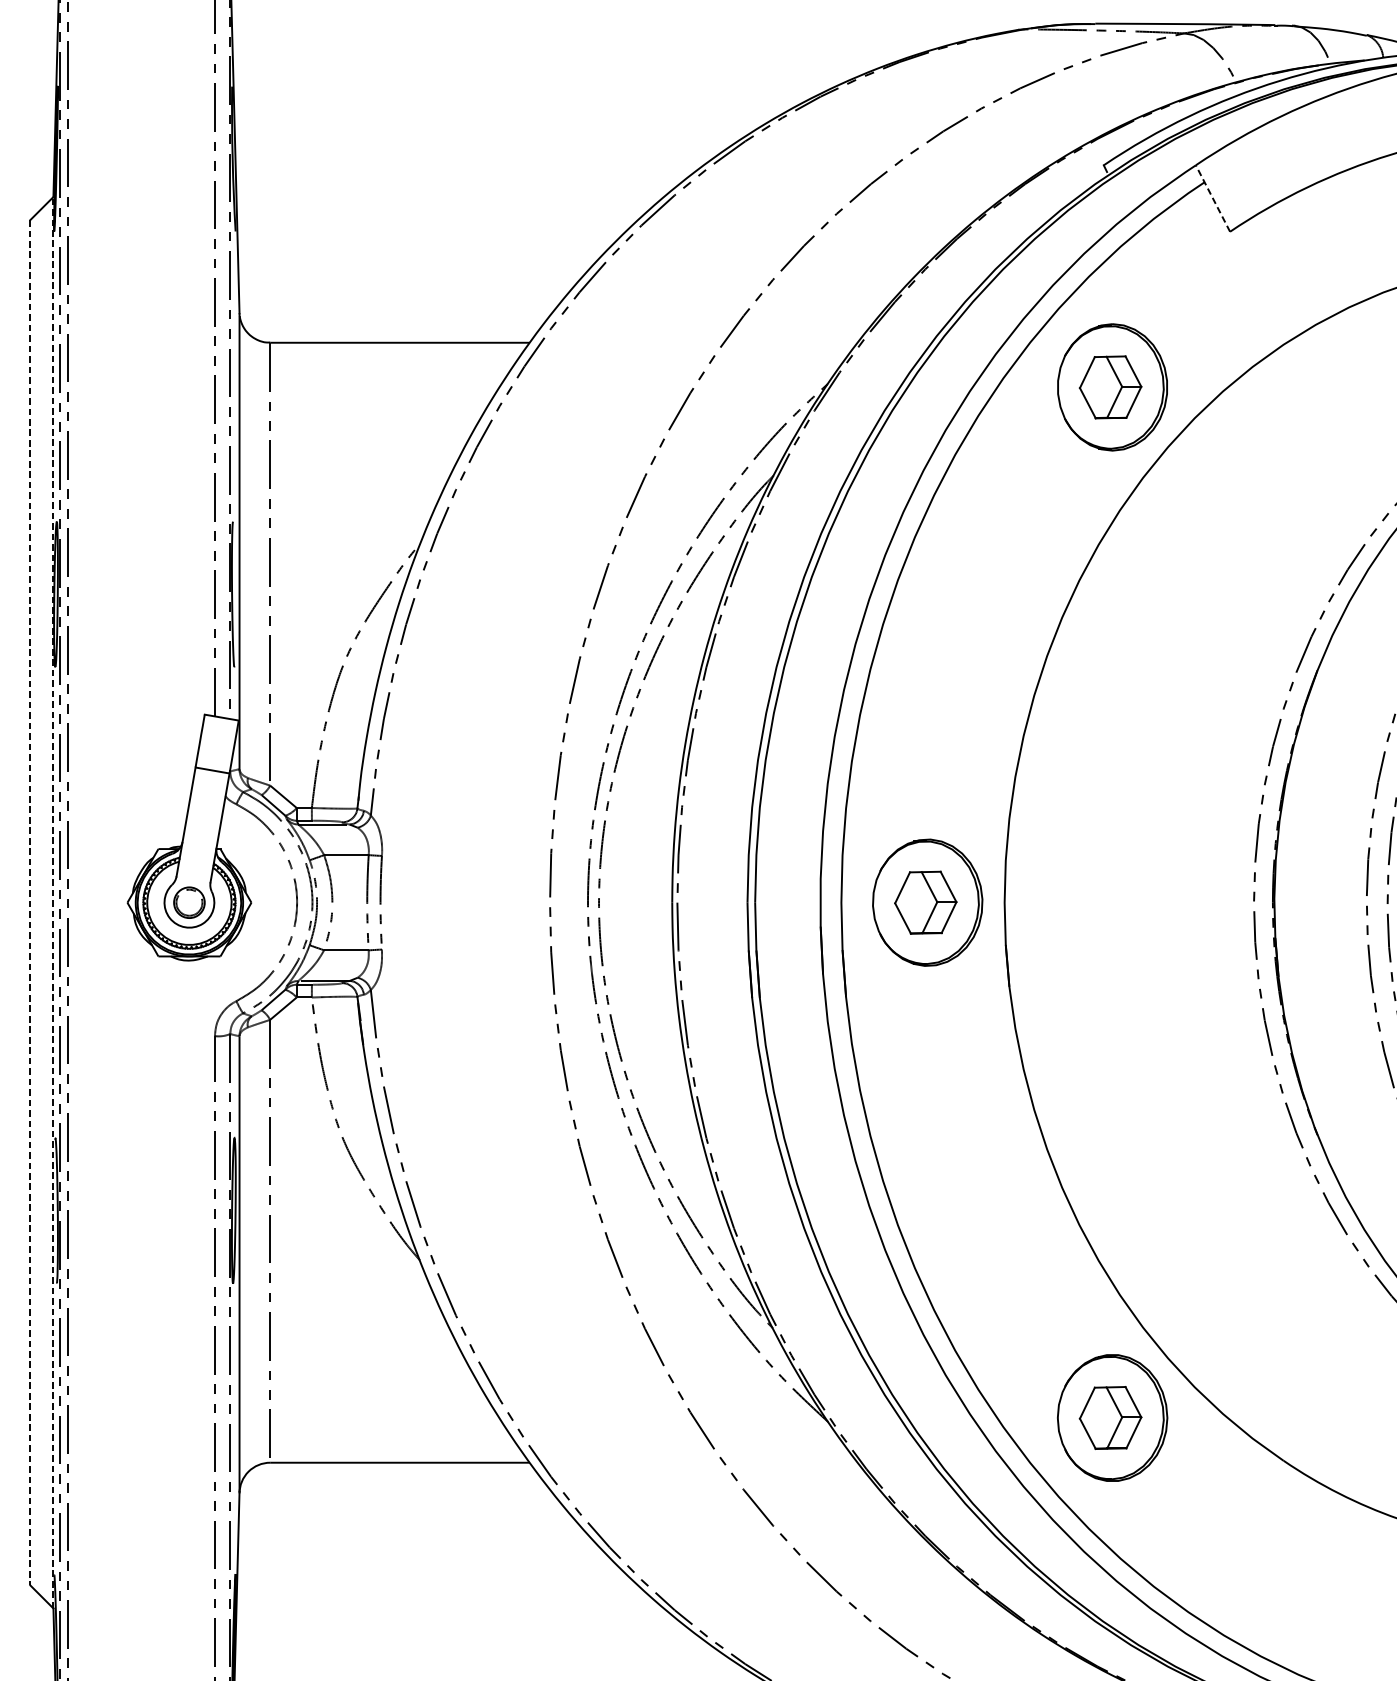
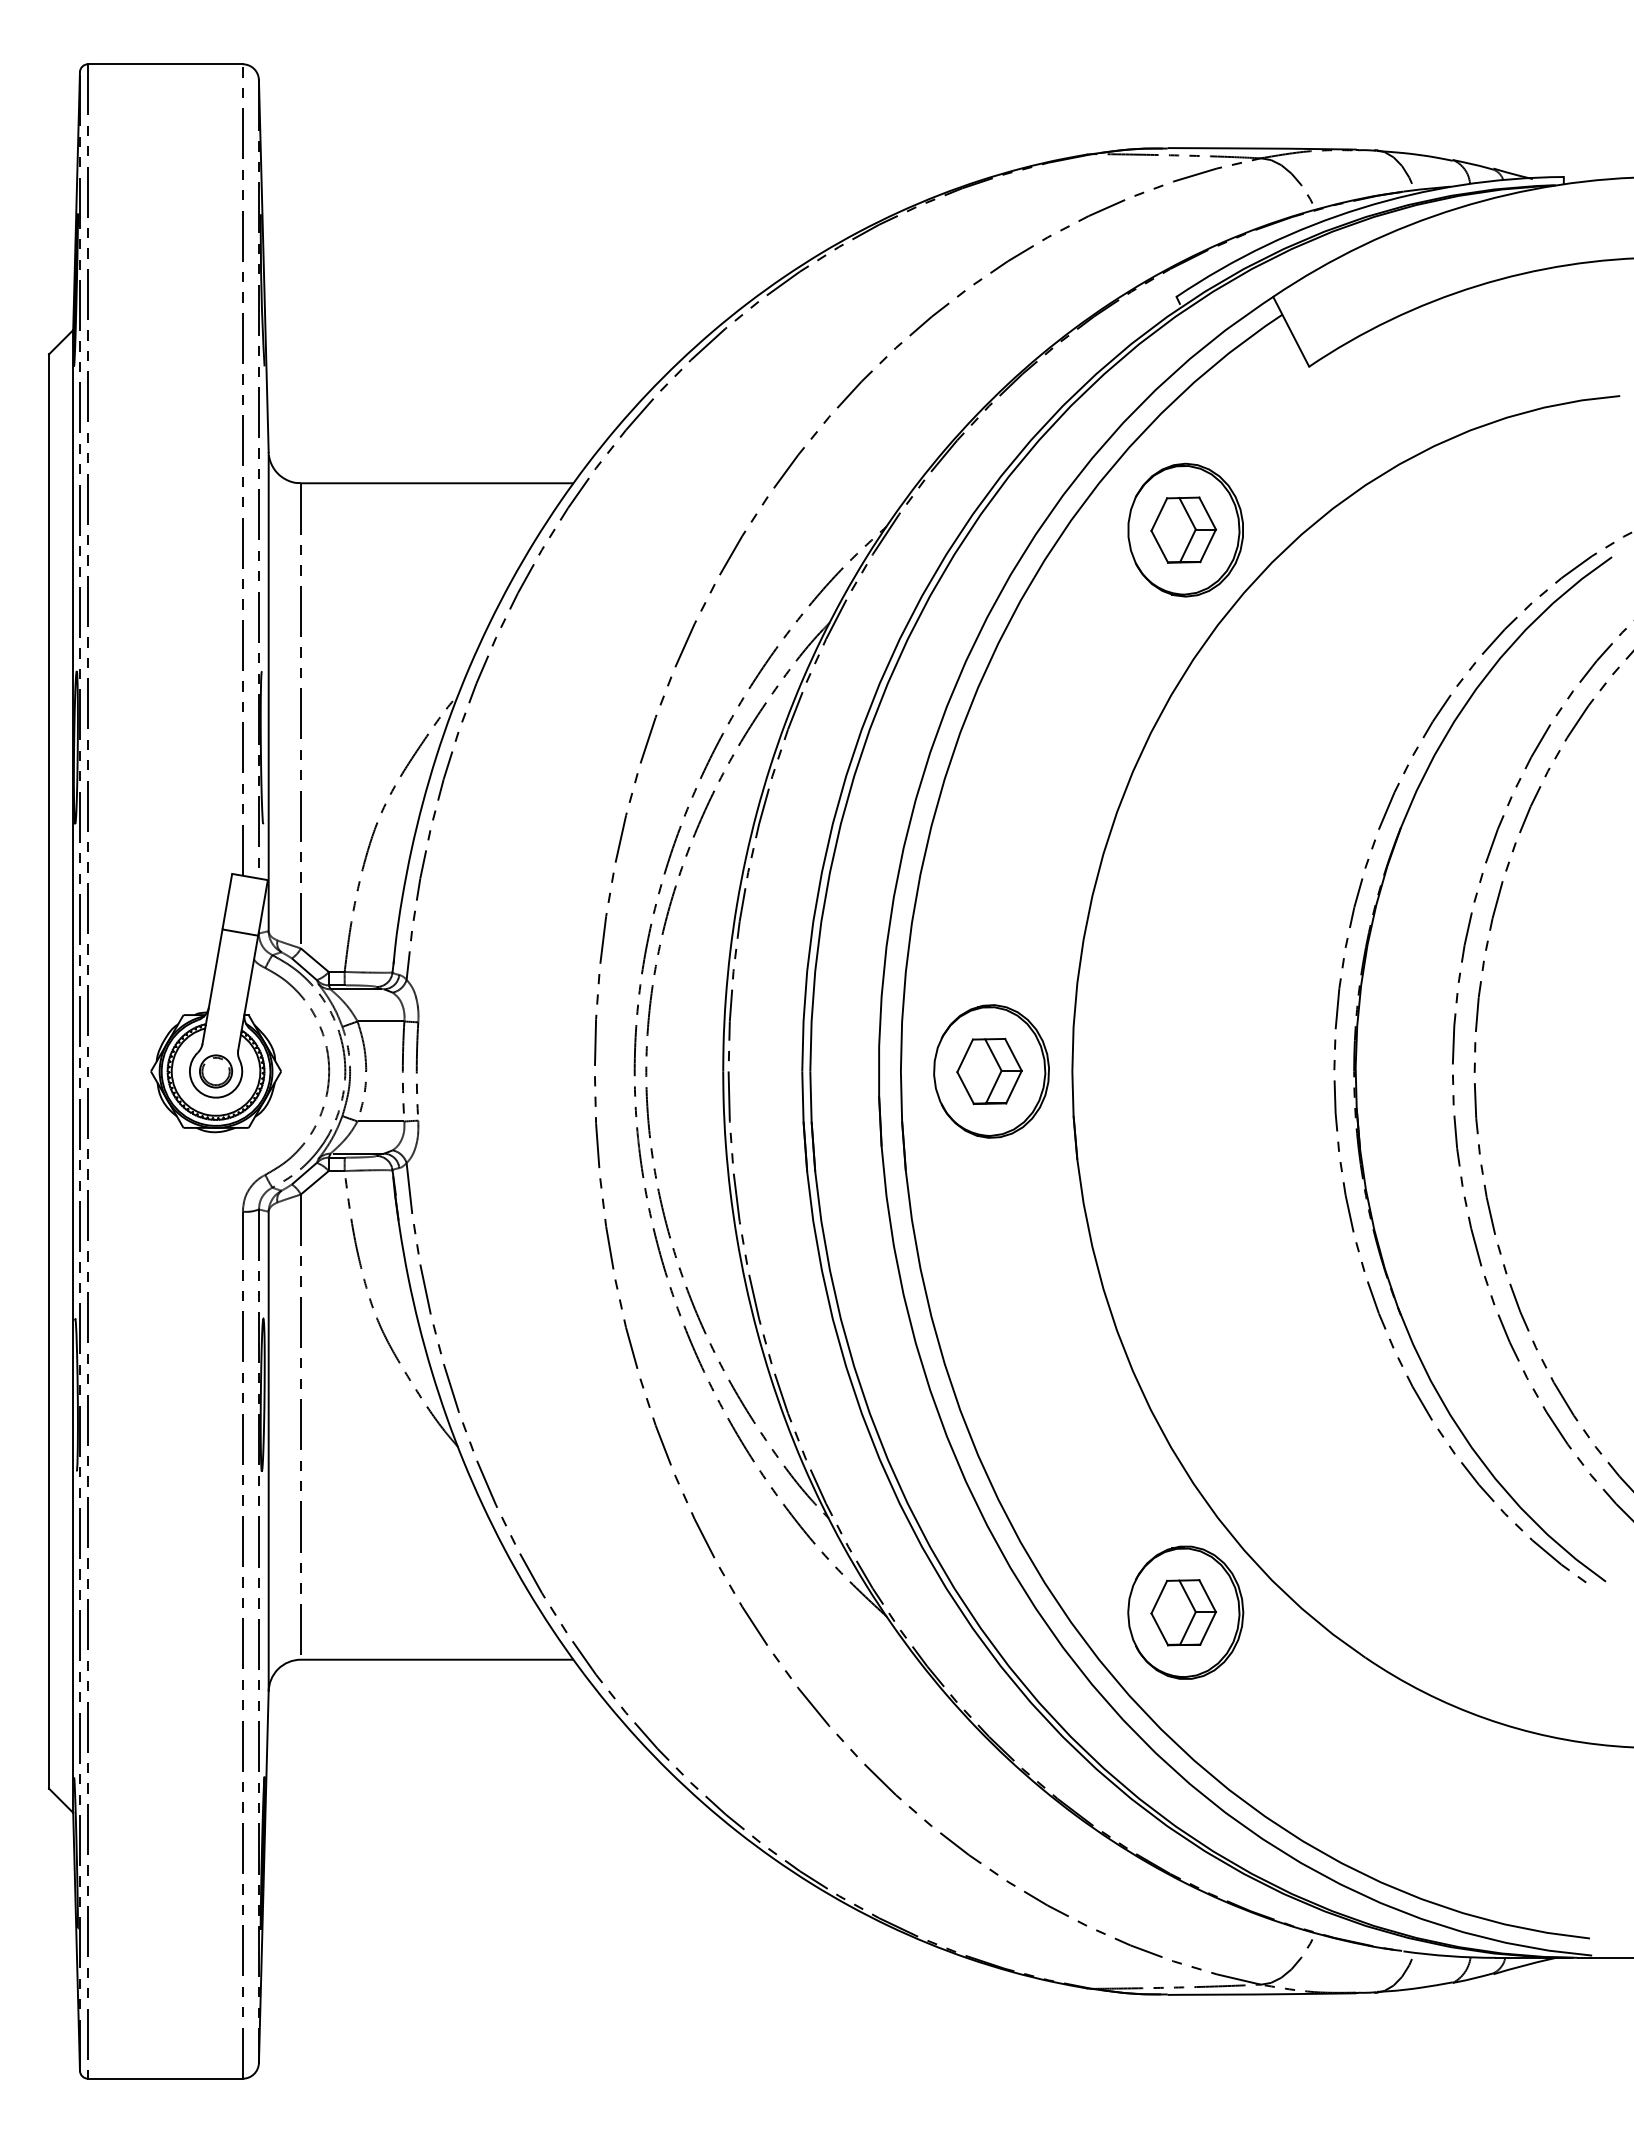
line: (1212, 198) -> (1290, 331), dashed -> solid
line: (53, 902) -> (73, 1071), dashed -> solid
line: (30, 903) -> (49, 1072), dashed -> solid

